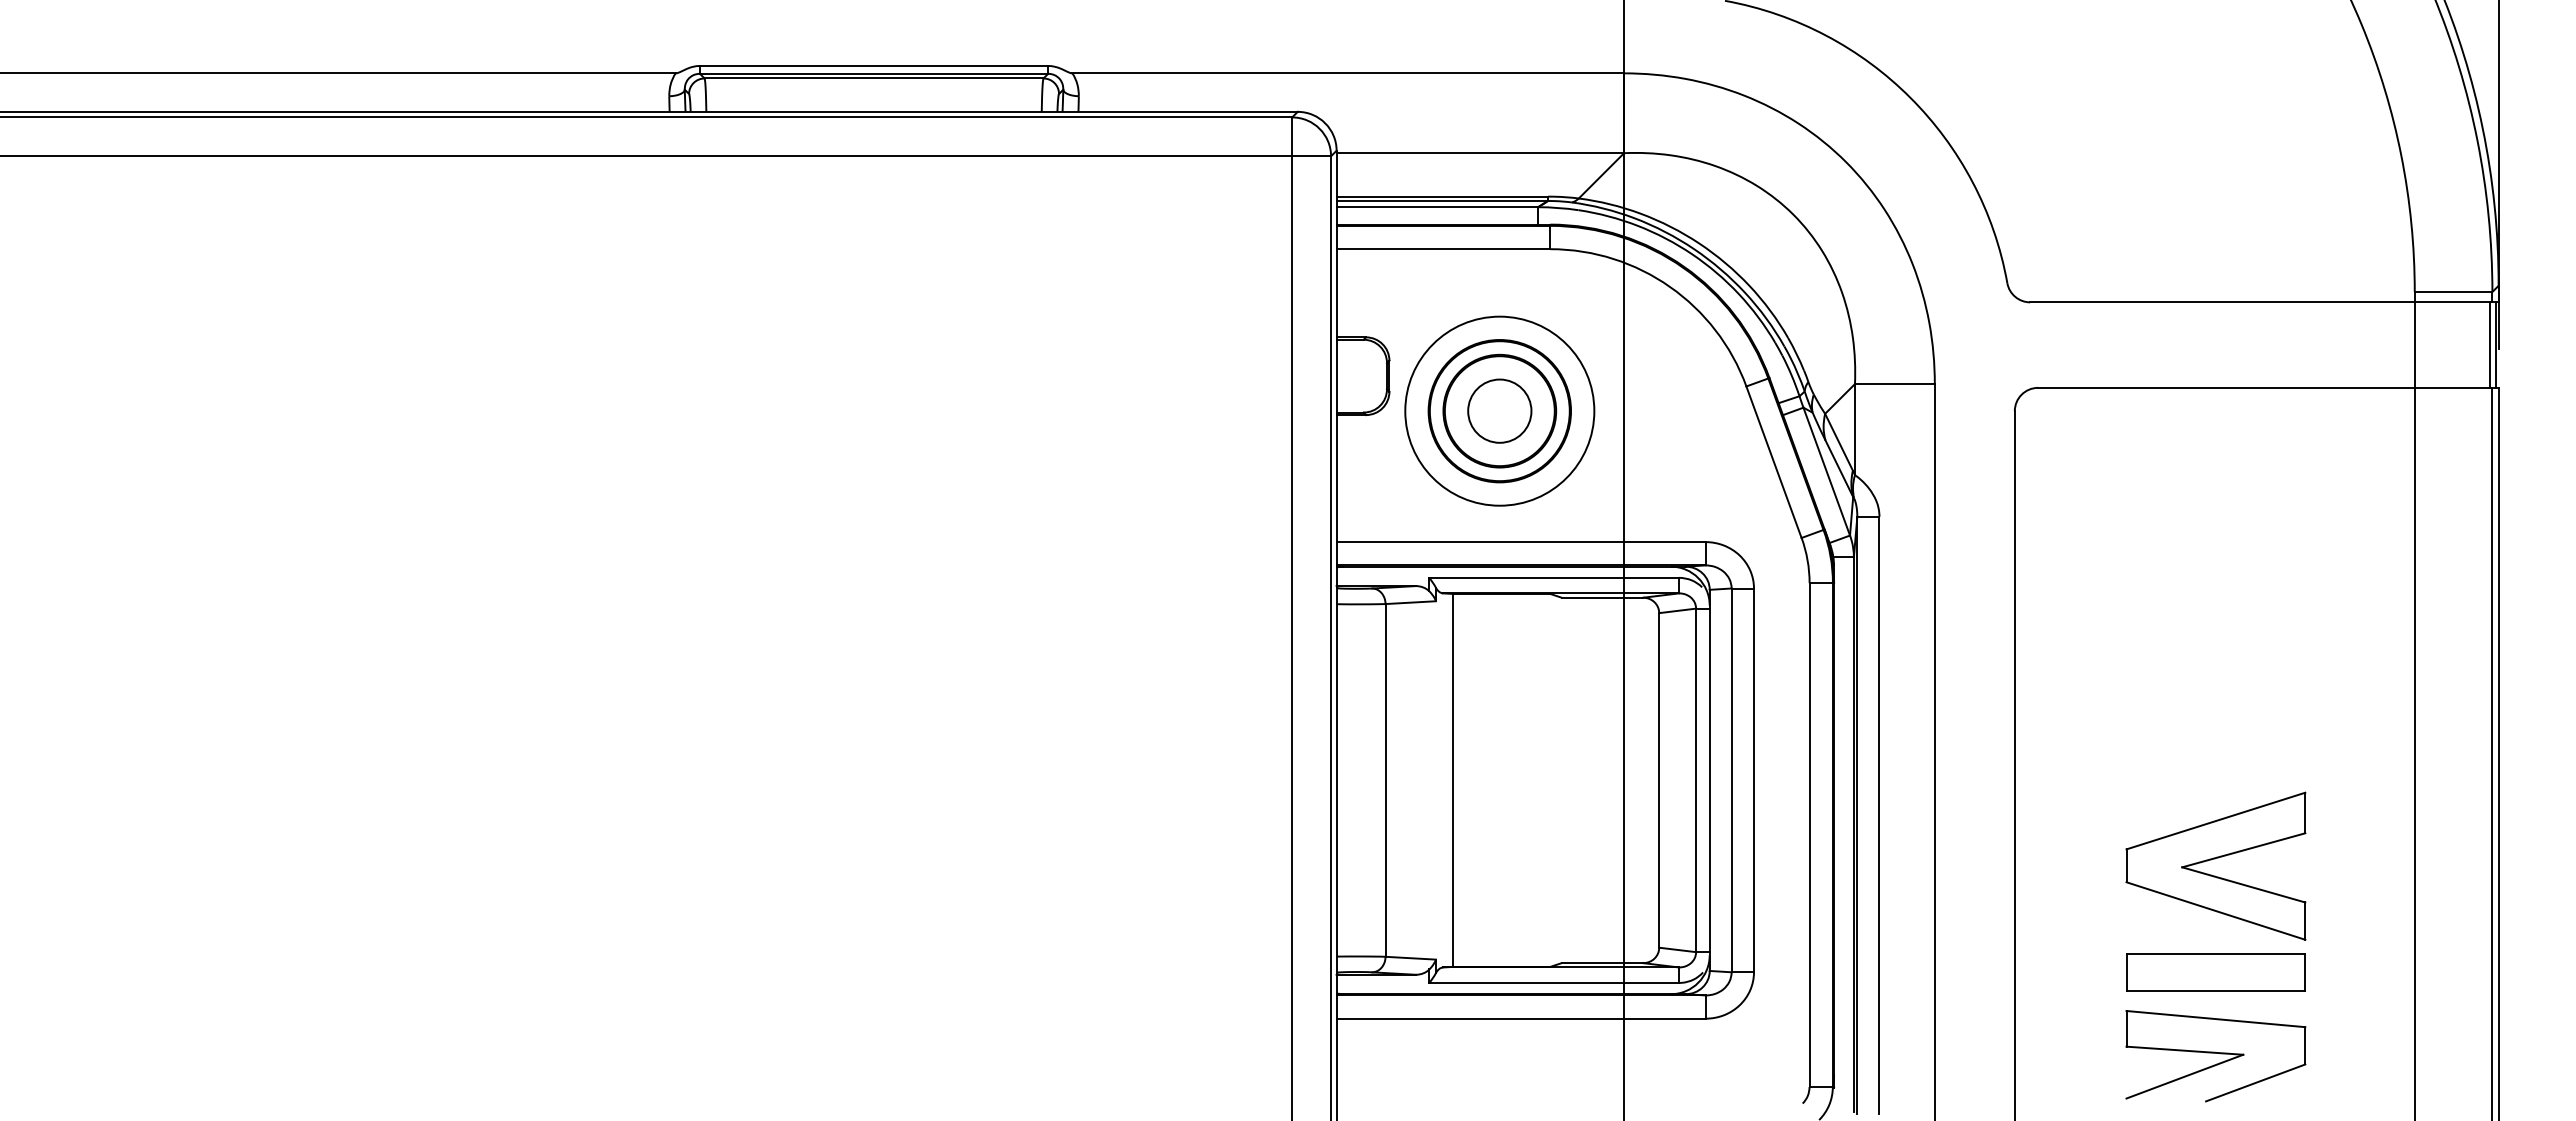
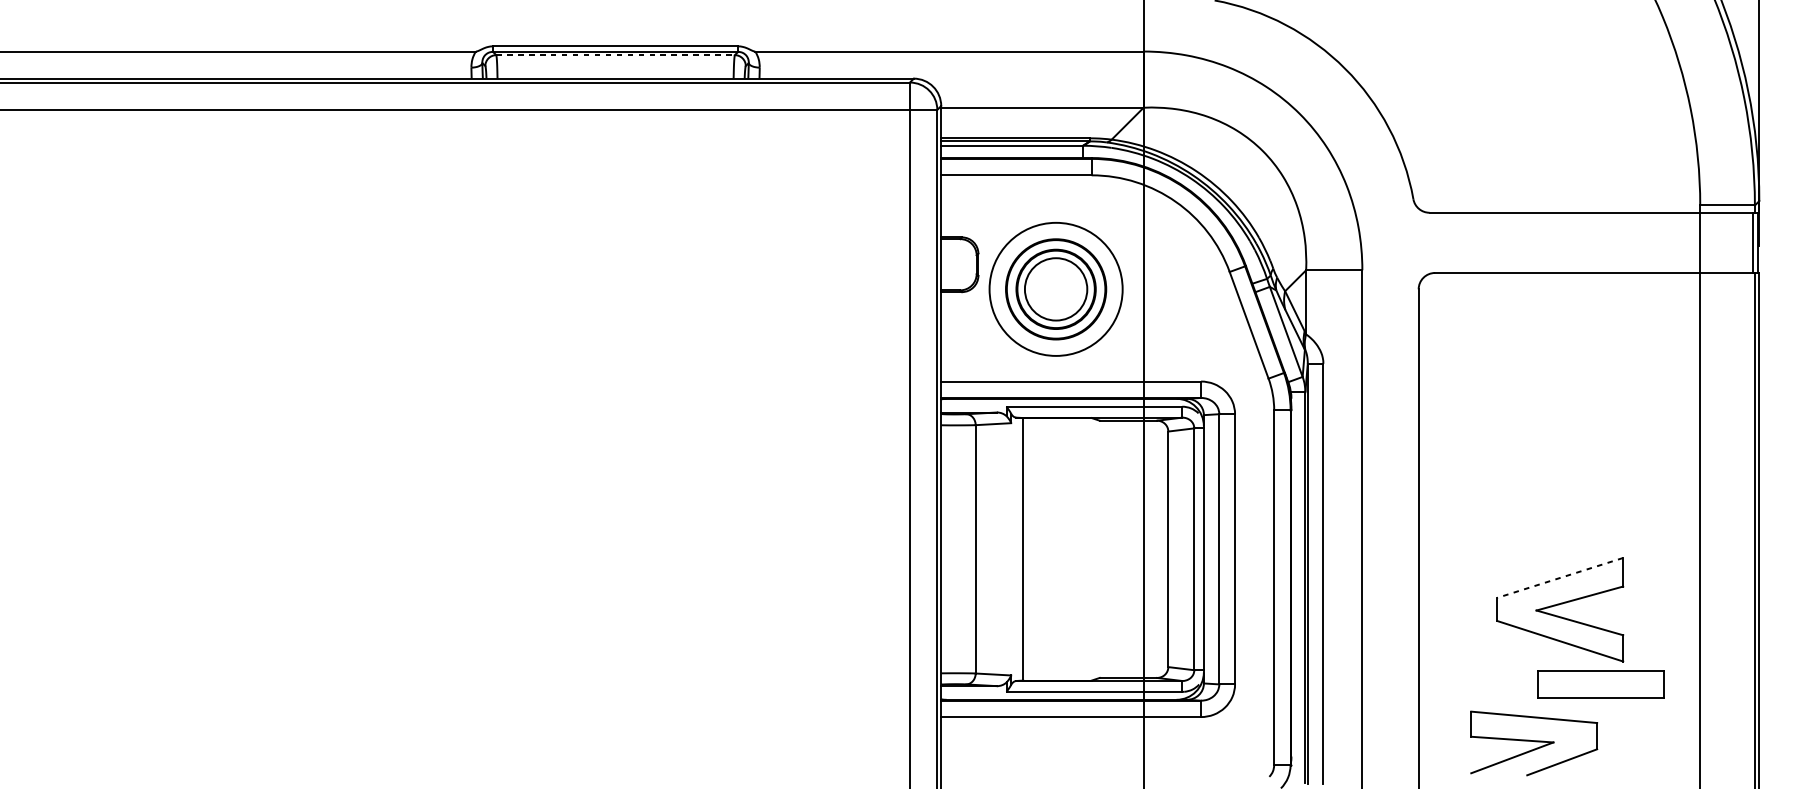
line: (874, 78) -> (615, 55), solid -> dashed
circle: (1499, 410) -> (1055, 288), size x1.4
line: (2215, 821) -> (1559, 578), solid -> dashed
part: (2215, 972) -> (1600, 684), moved
part: (2215, 1056) -> (1533, 743), moved

